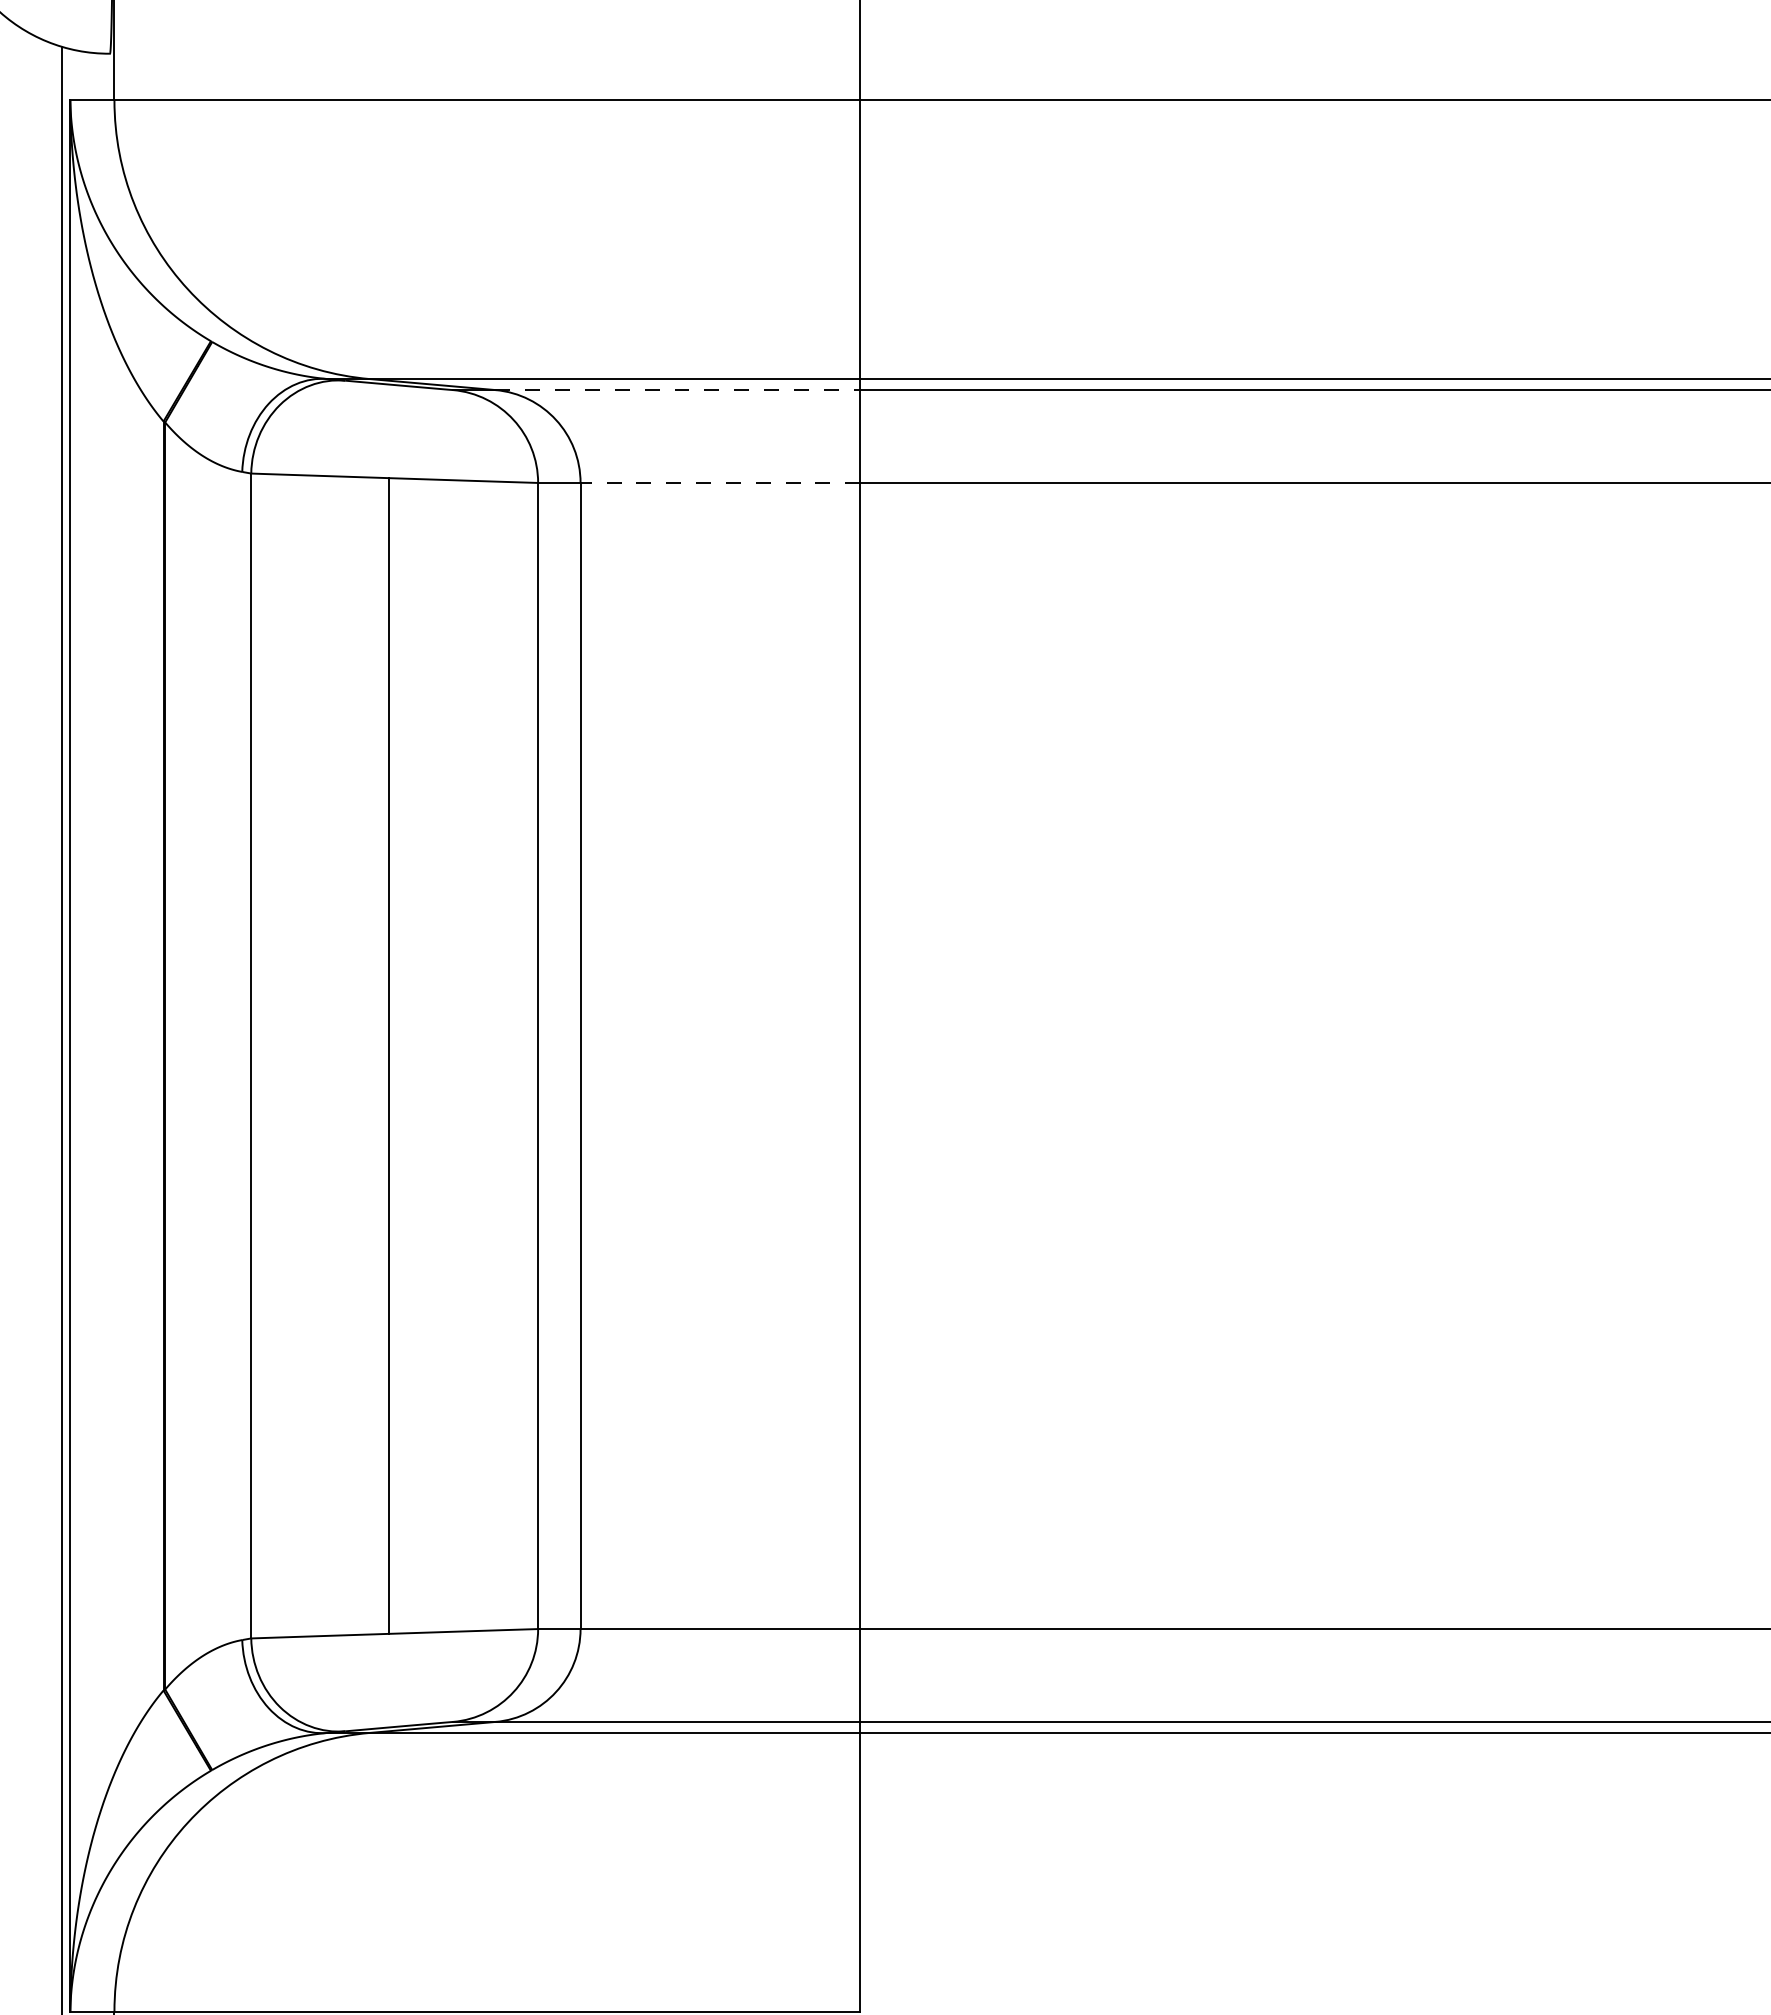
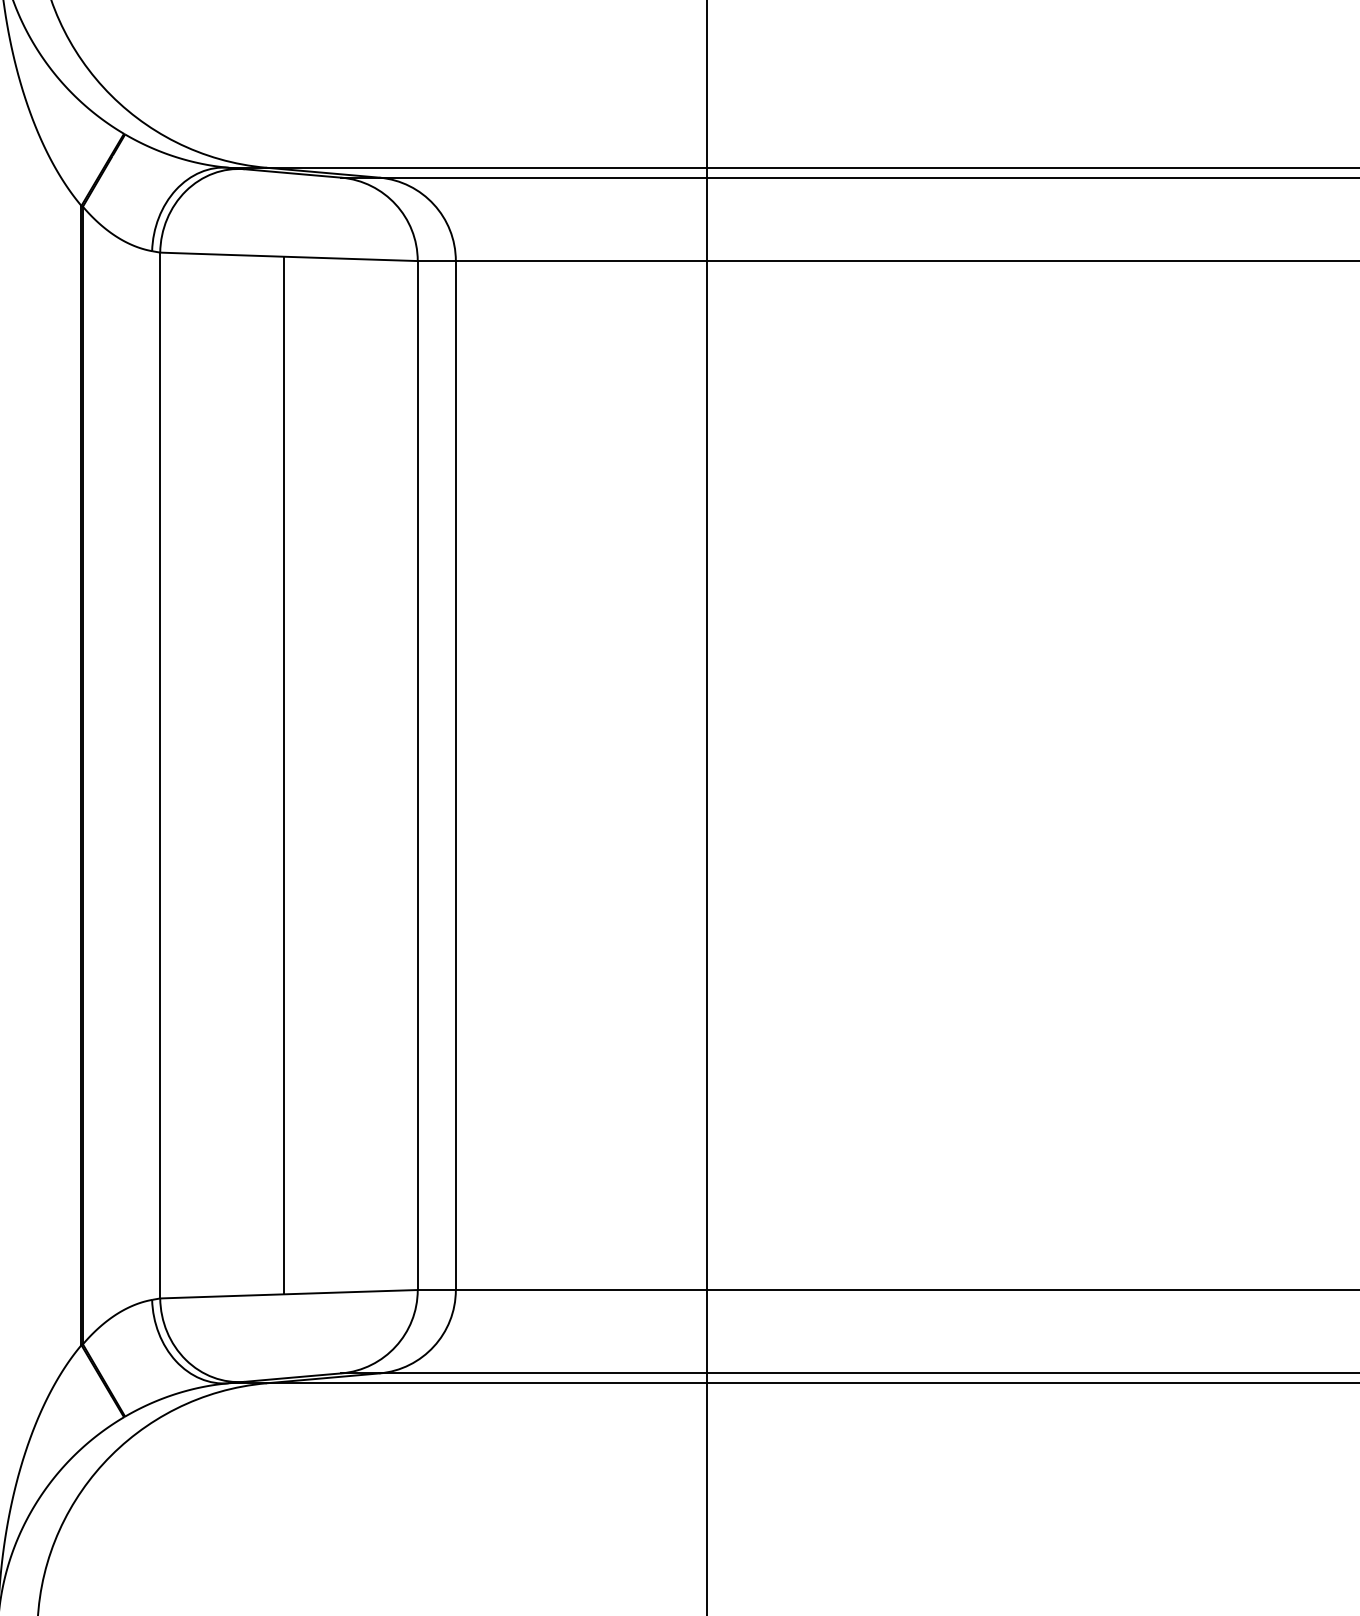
line: (678, 390) -> (543, 178), dashed -> solid
line: (720, 482) -> (581, 260), dashed -> solid

